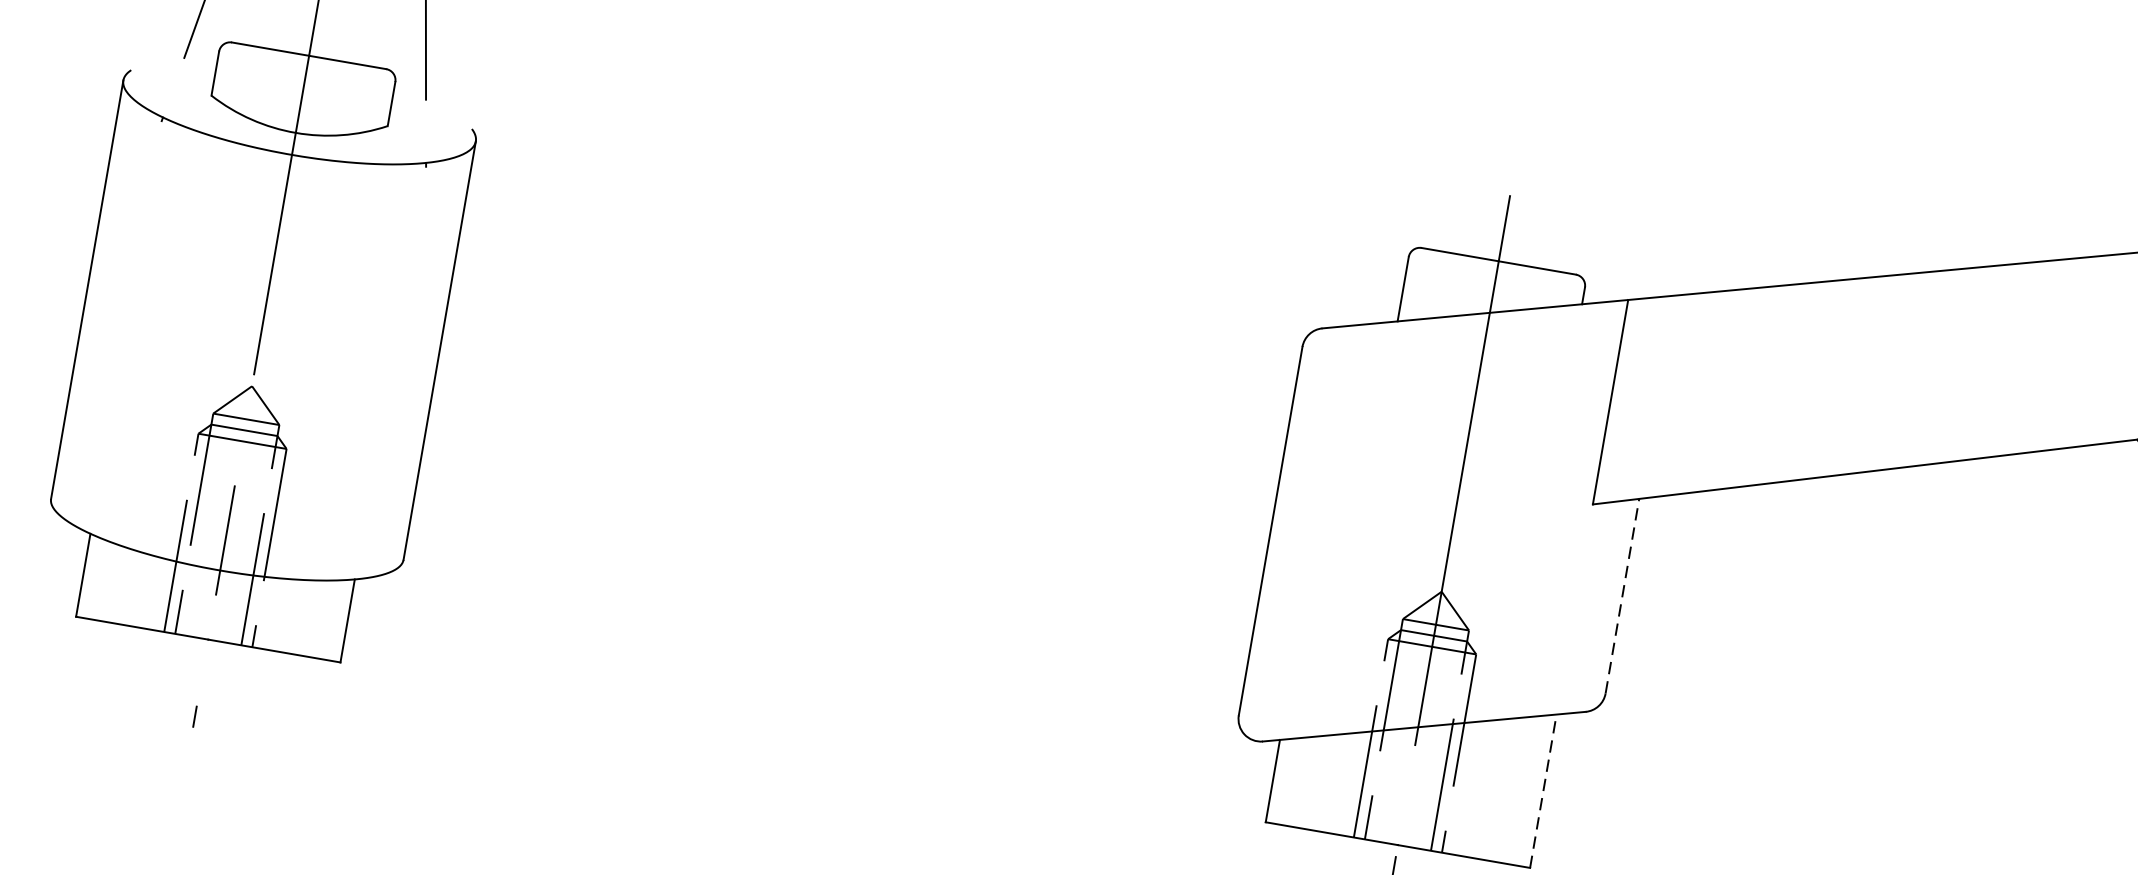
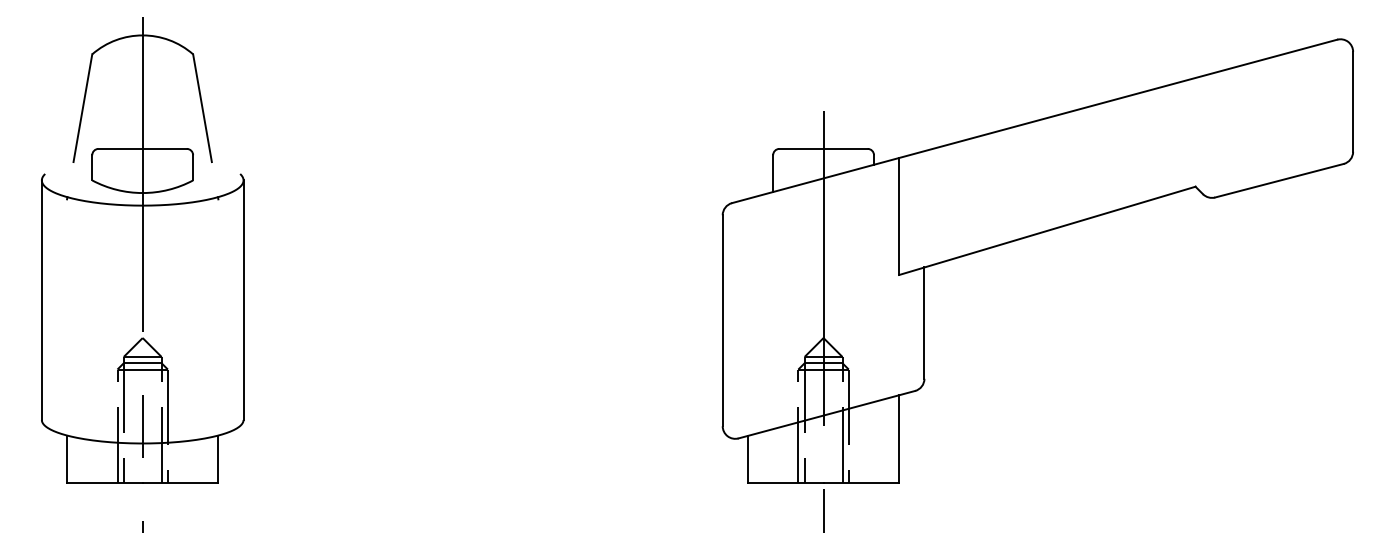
line: (1622, 596) -> (924, 323), dashed -> solid
line: (1543, 791) -> (899, 439), dashed -> solid

